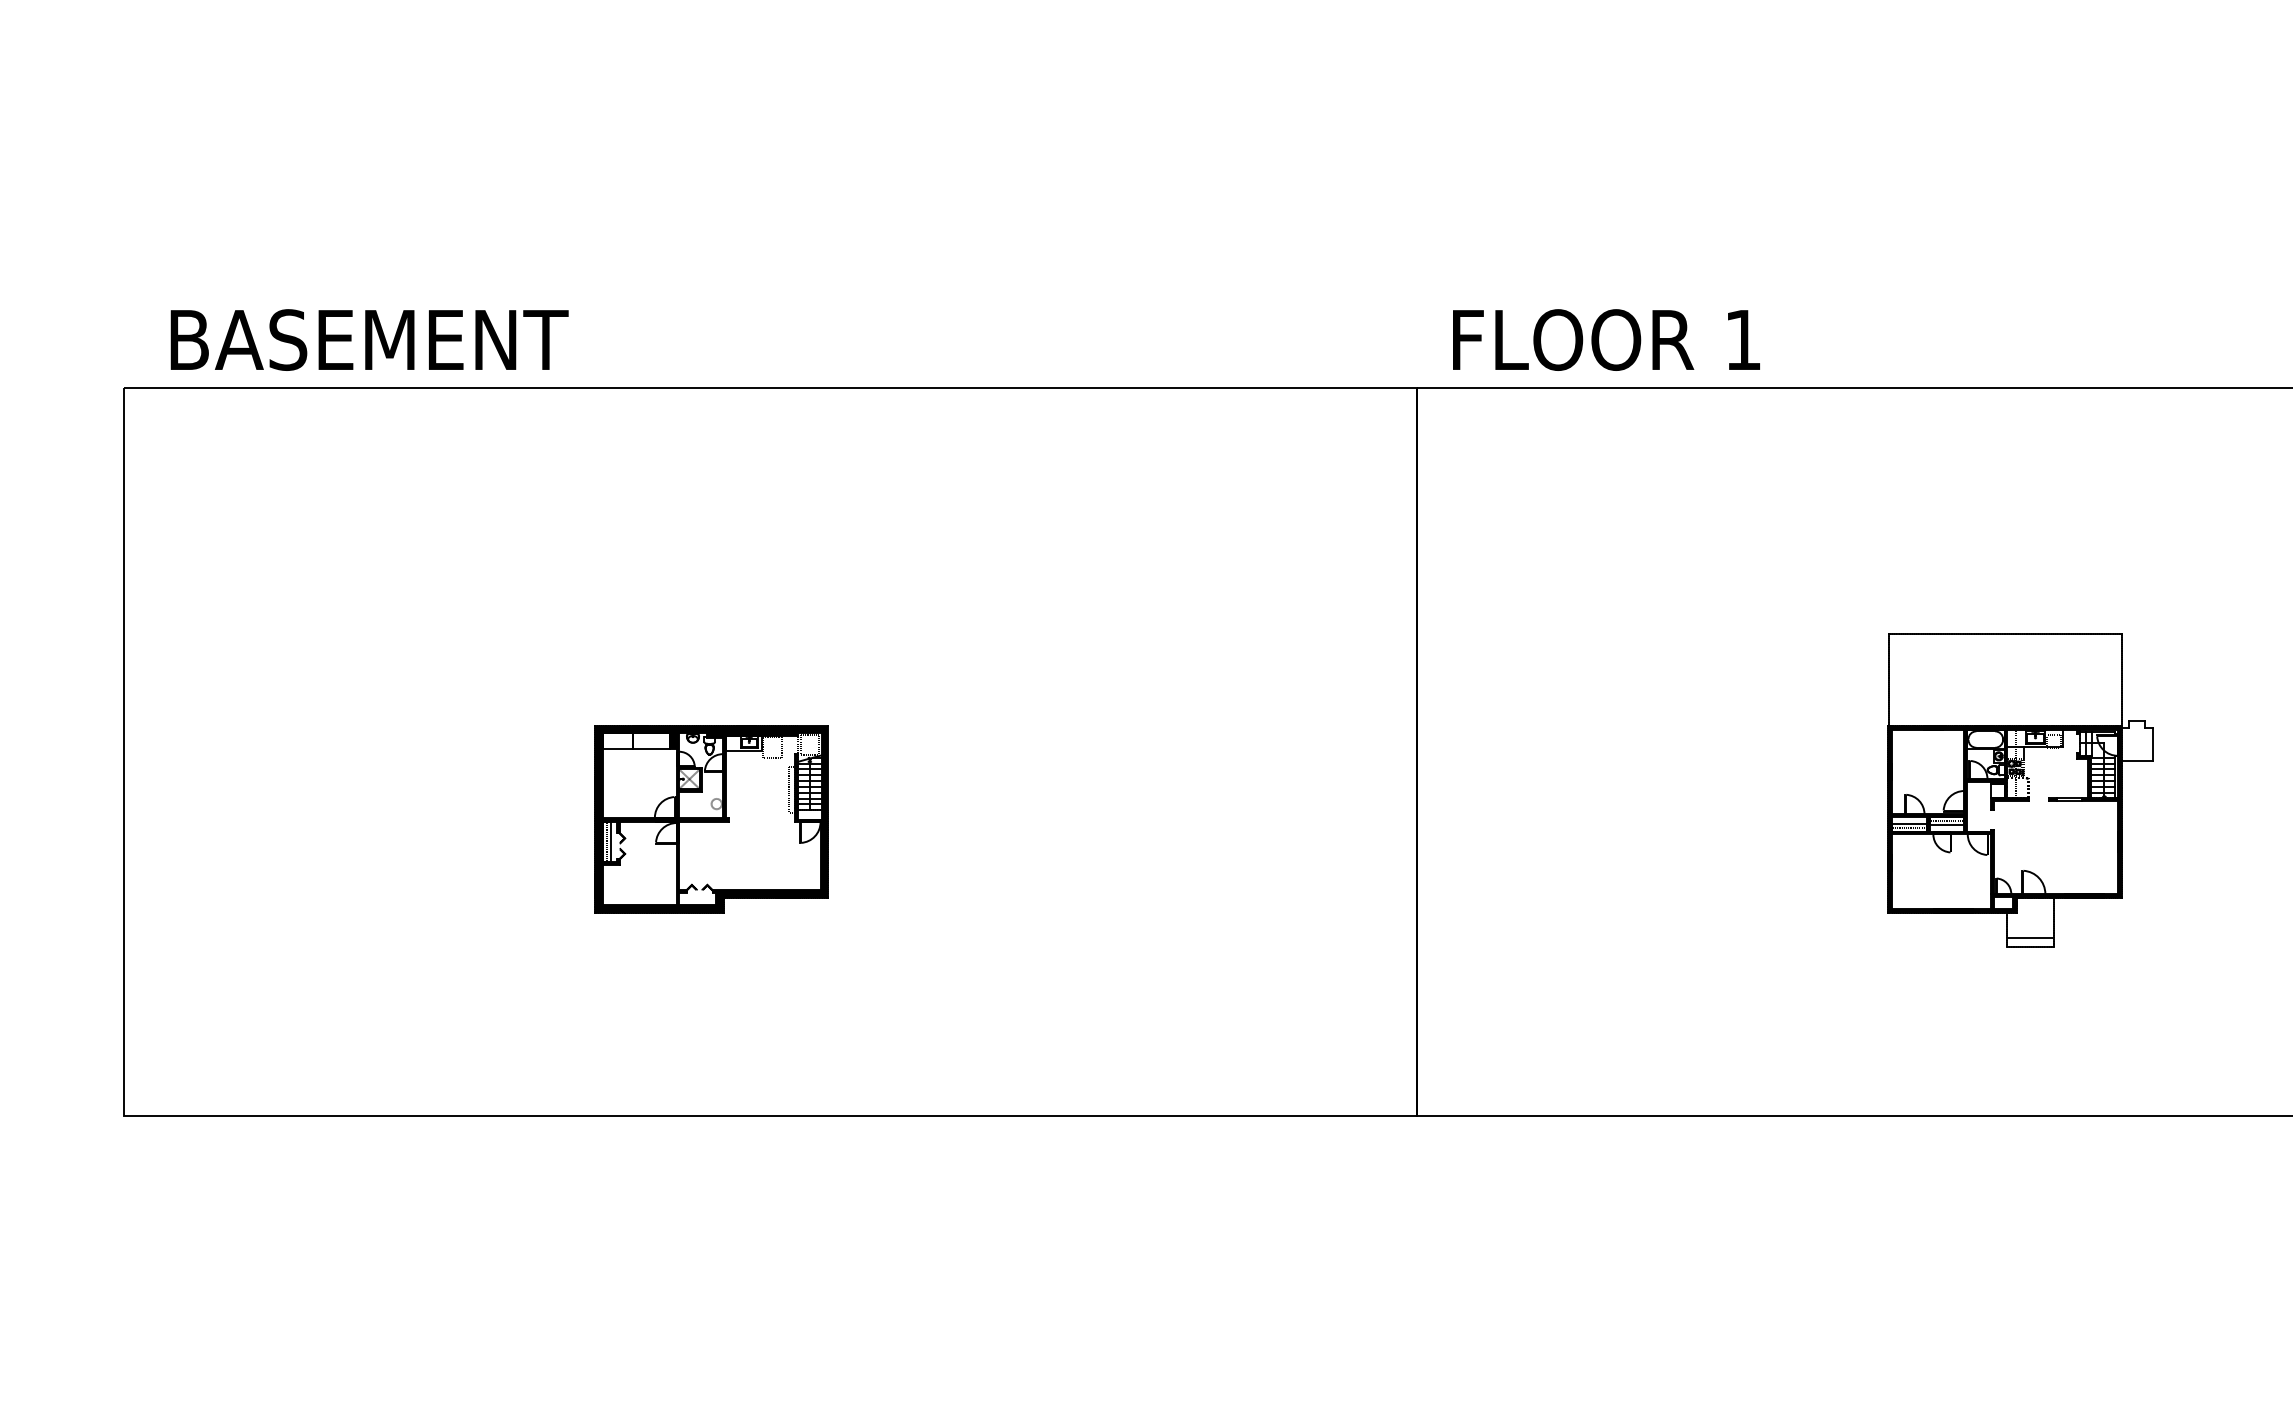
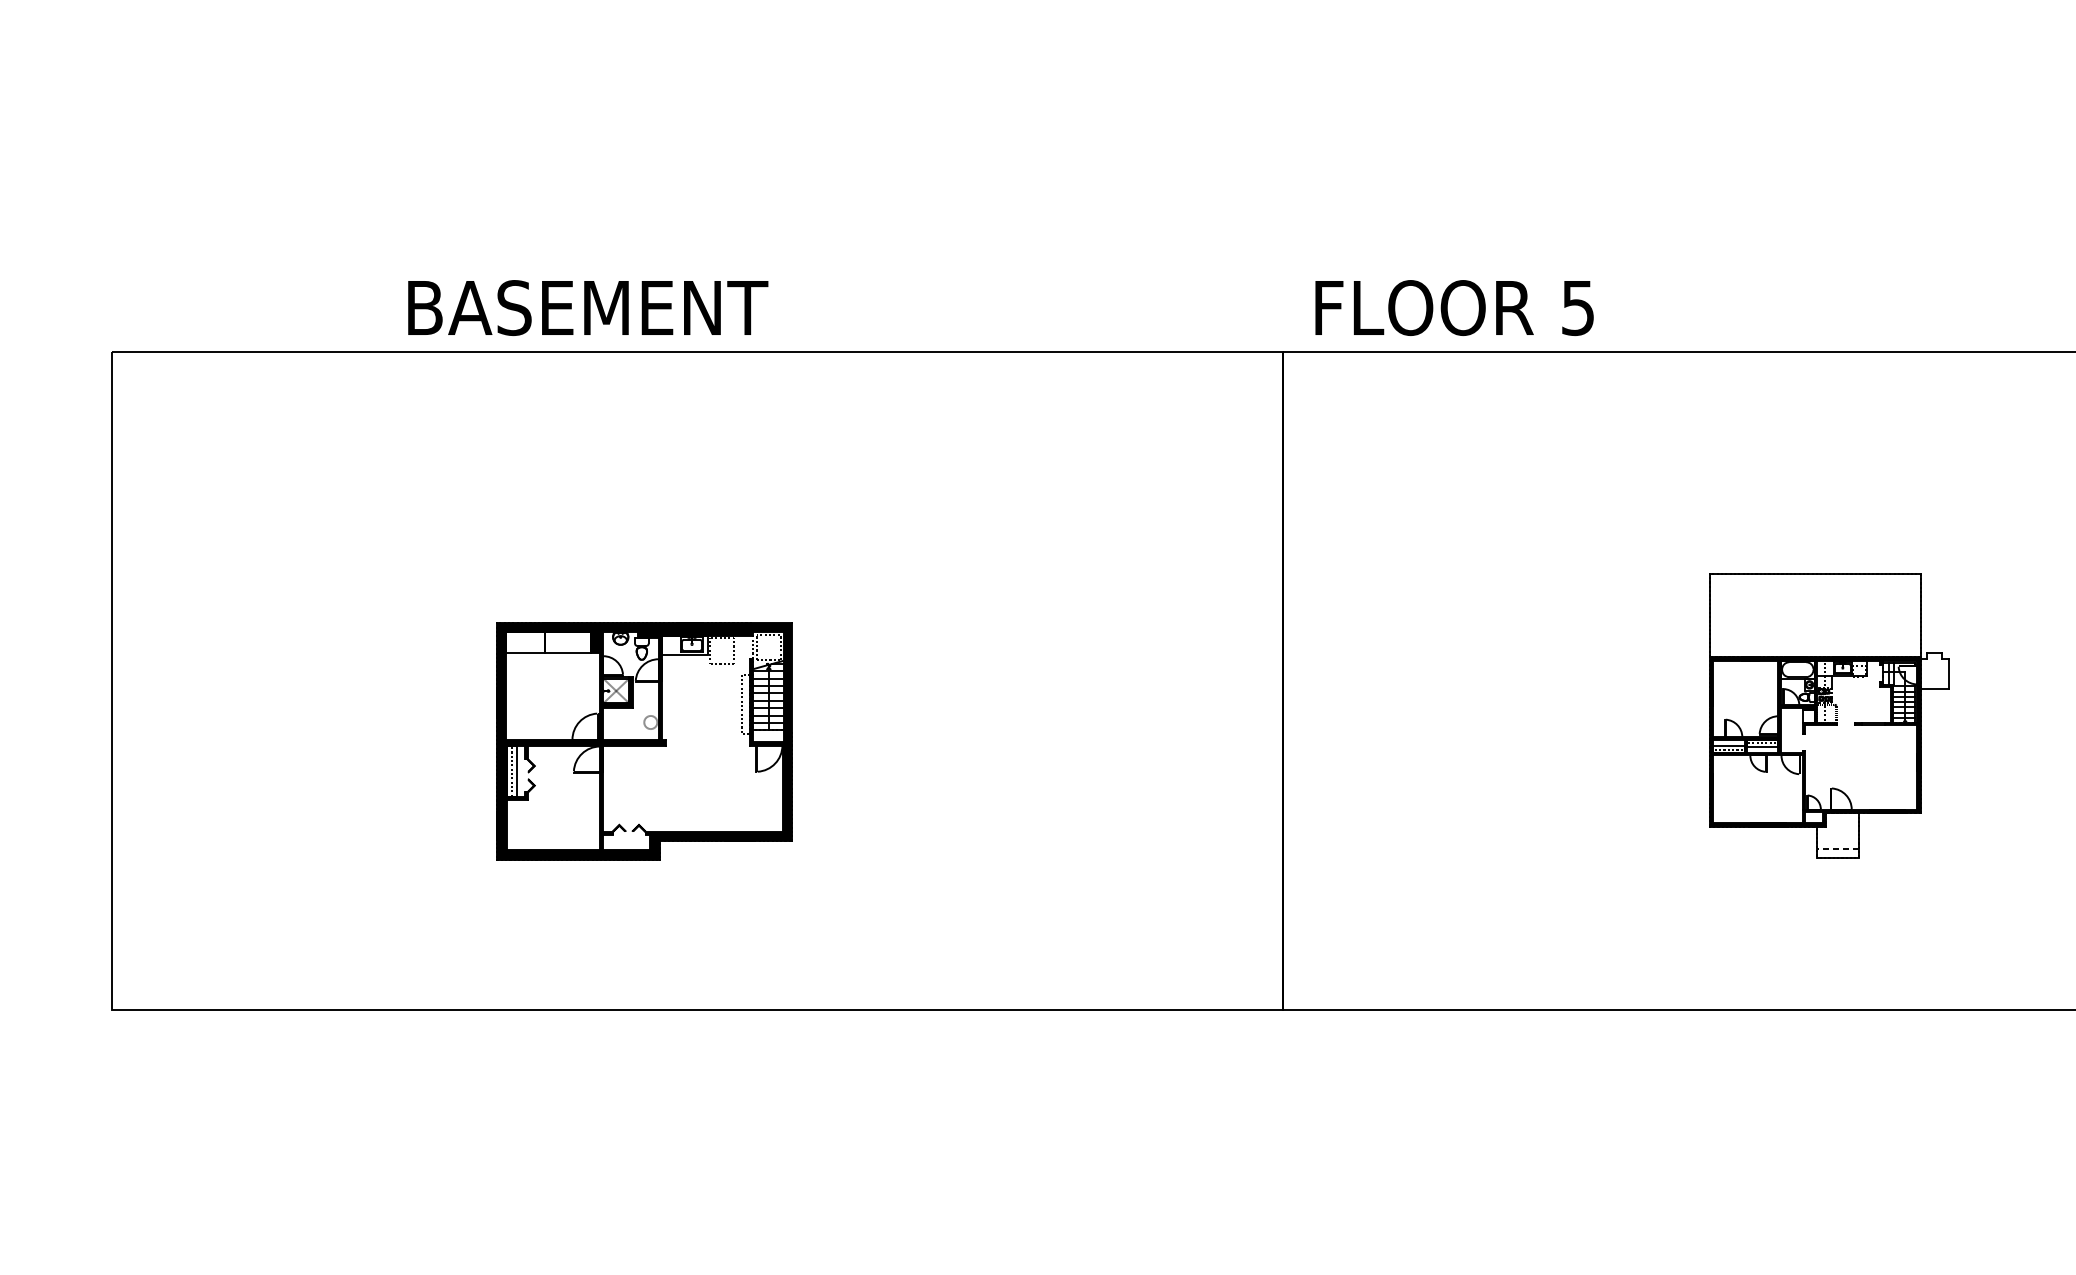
text: (369, 339) -> (588, 307), moved
text: (1742, 340) -> (1577, 308), 1 -> 5
part: (711, 819) -> (644, 742), size x1.4
line: (2029, 938) -> (1837, 849), solid -> dashed

